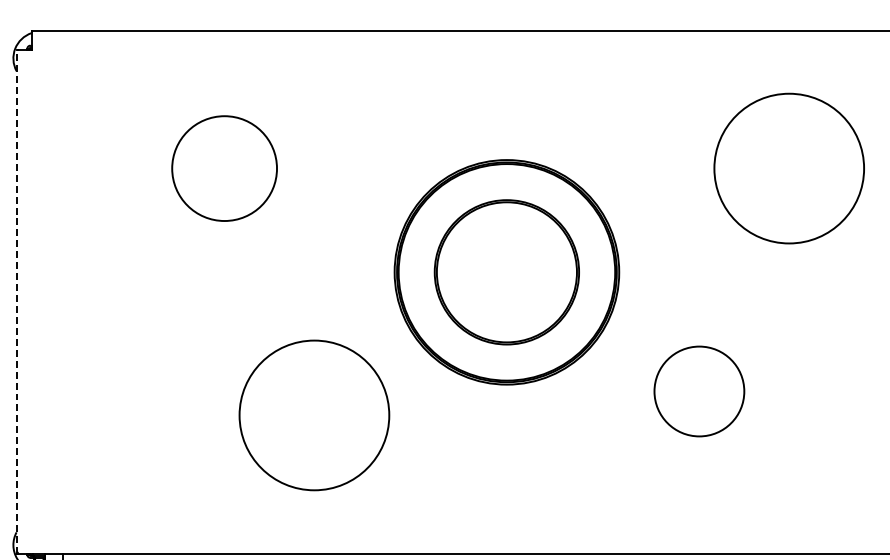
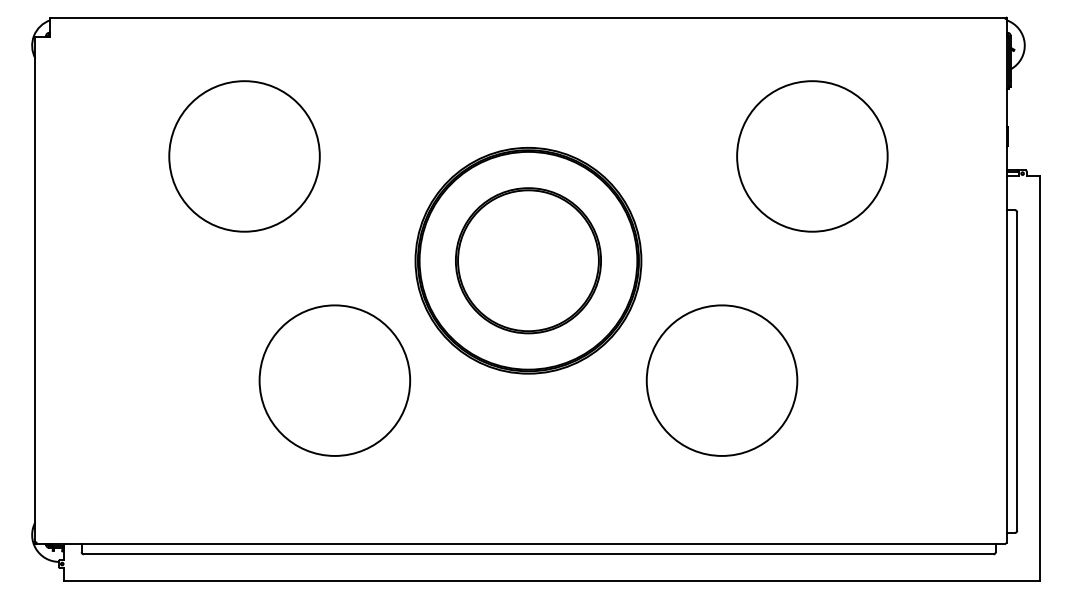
circle: (224, 168) -> (244, 156), size x1.43
line: (16, 300) -> (35, 289), dashed -> solid
circle: (698, 391) -> (721, 380), size x1.67
circle: (314, 415) -> (334, 380), moved

